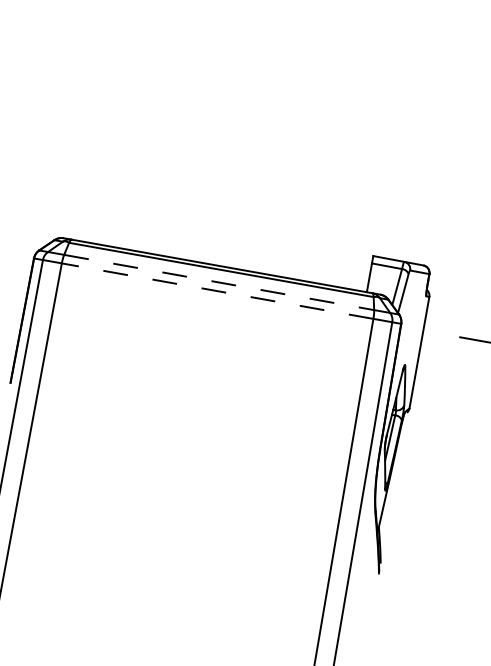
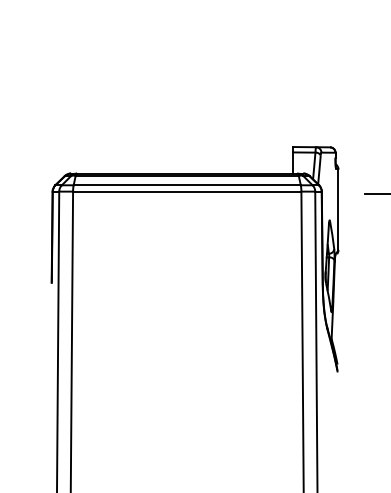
line: (219, 282) -> (187, 185), dashed -> solid
line: (216, 290) -> (186, 191), dashed -> solid

